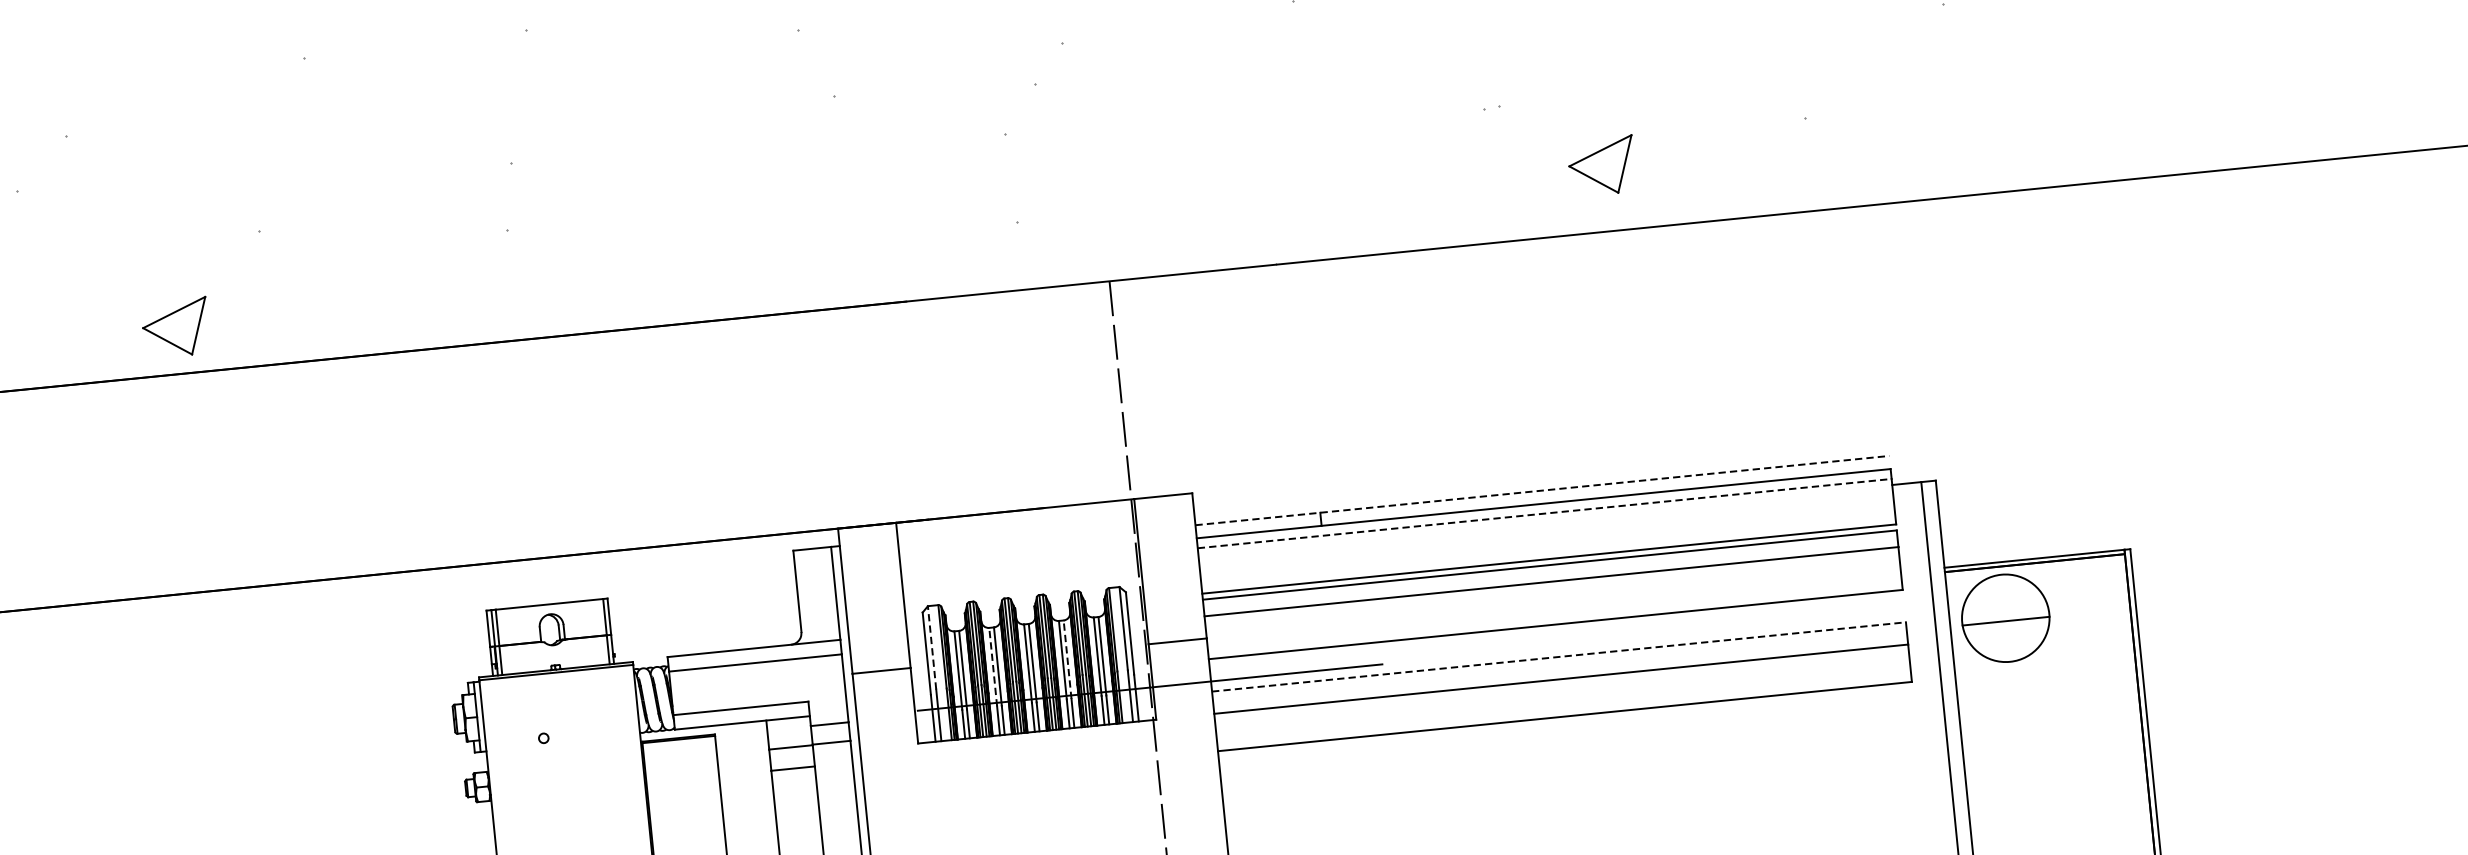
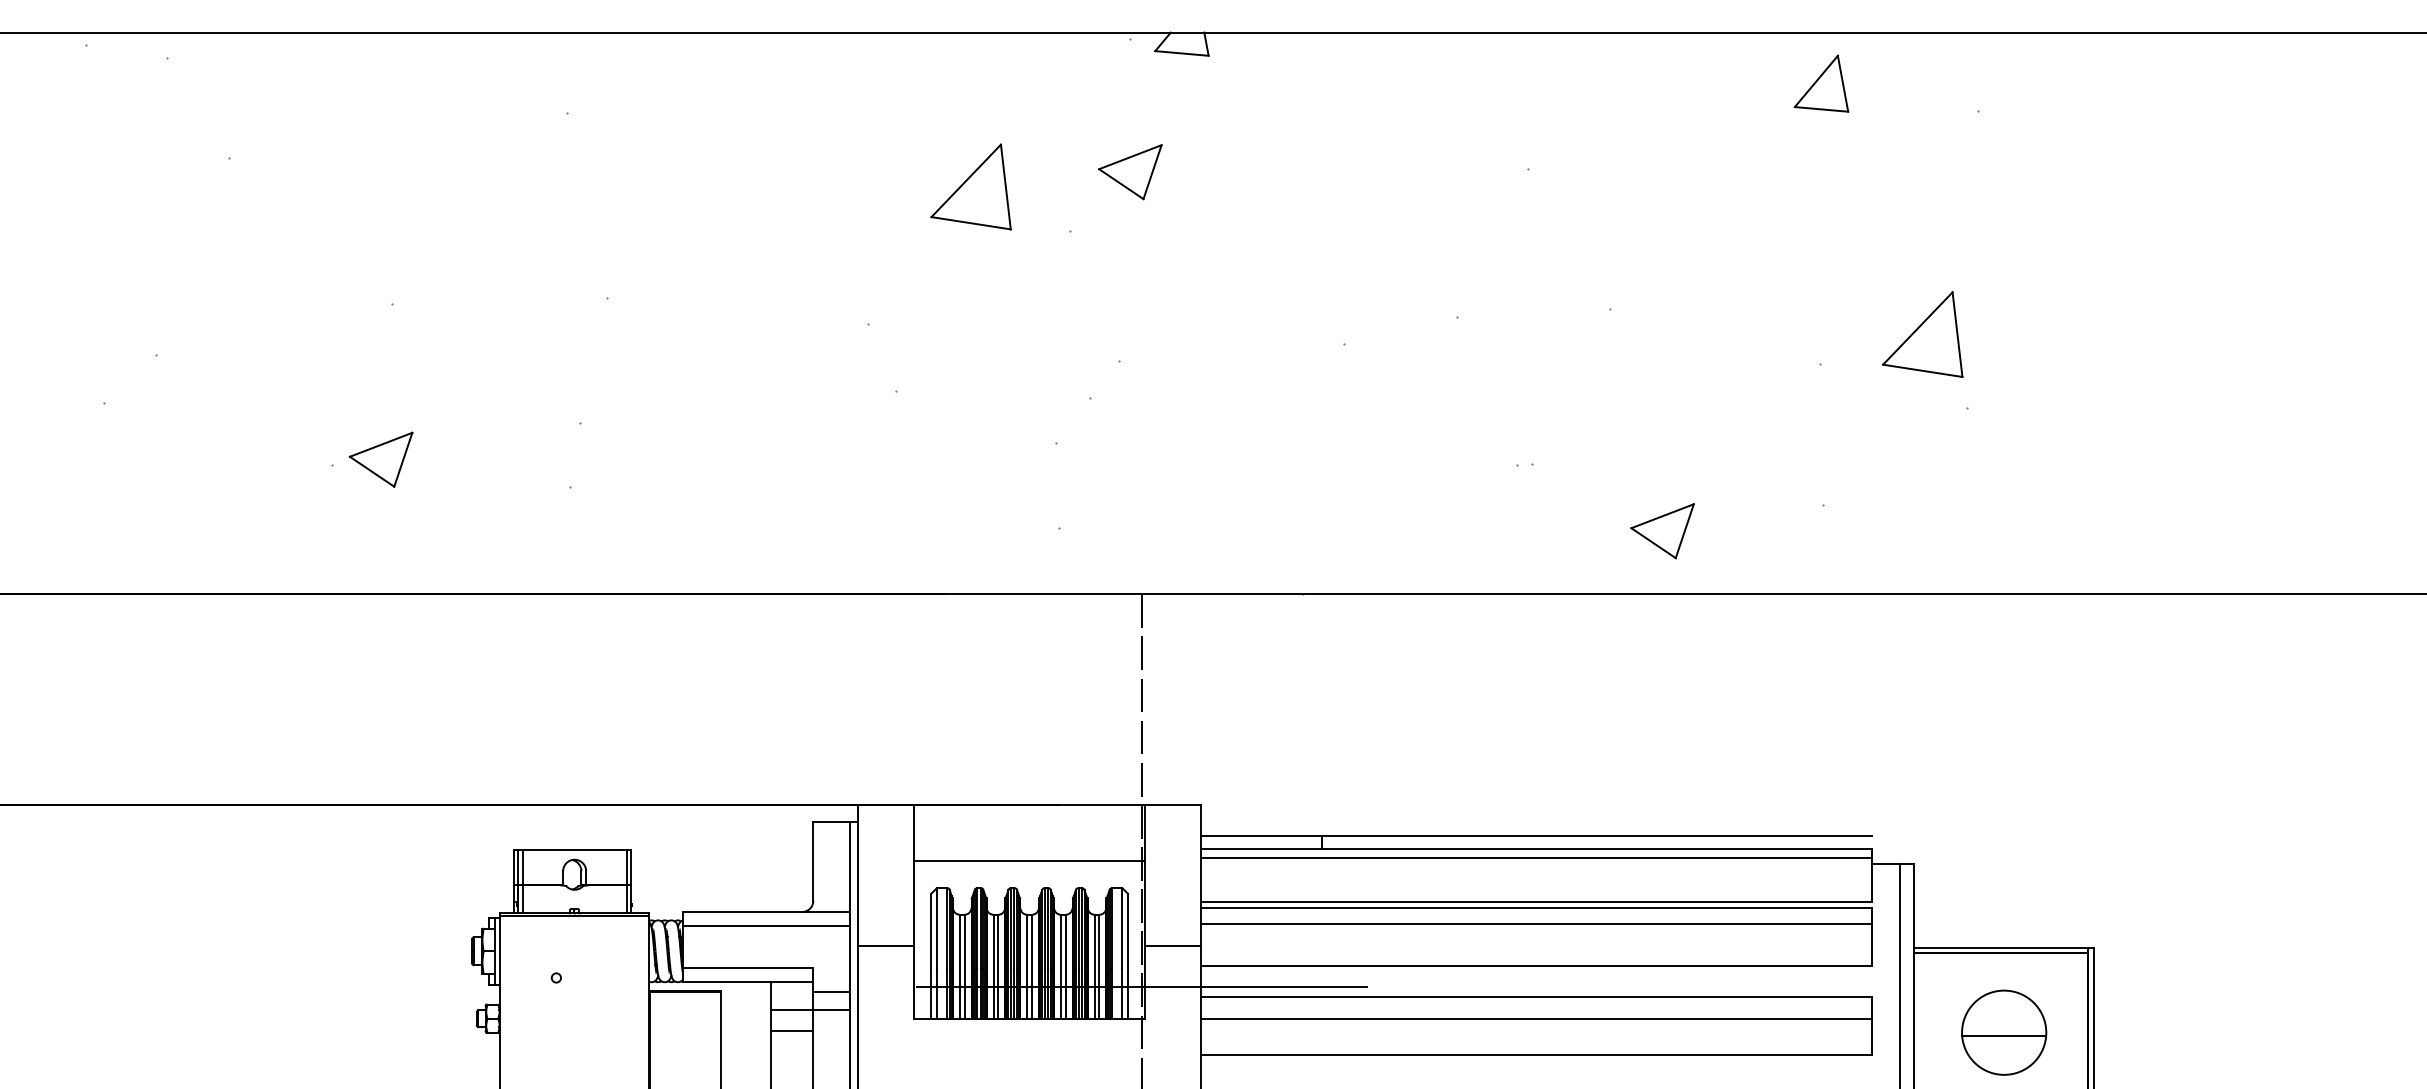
part: (1601, 166) -> (1662, 531), moved
part: (175, 327) -> (380, 459), moved
line: (1542, 490) -> (1536, 836), dashed -> solid
line: (1544, 513) -> (1536, 858), dashed -> solid
line: (1020, 569) -> (1029, 861), added
part: (2006, 617) -> (2004, 1032), moved
line: (931, 646) -> (936, 927), dashed -> solid
line: (1558, 657) -> (1536, 997), dashed -> solid
line: (1067, 659) -> (1065, 952), dashed -> solid
line: (993, 666) -> (993, 952), dashed -> solid

